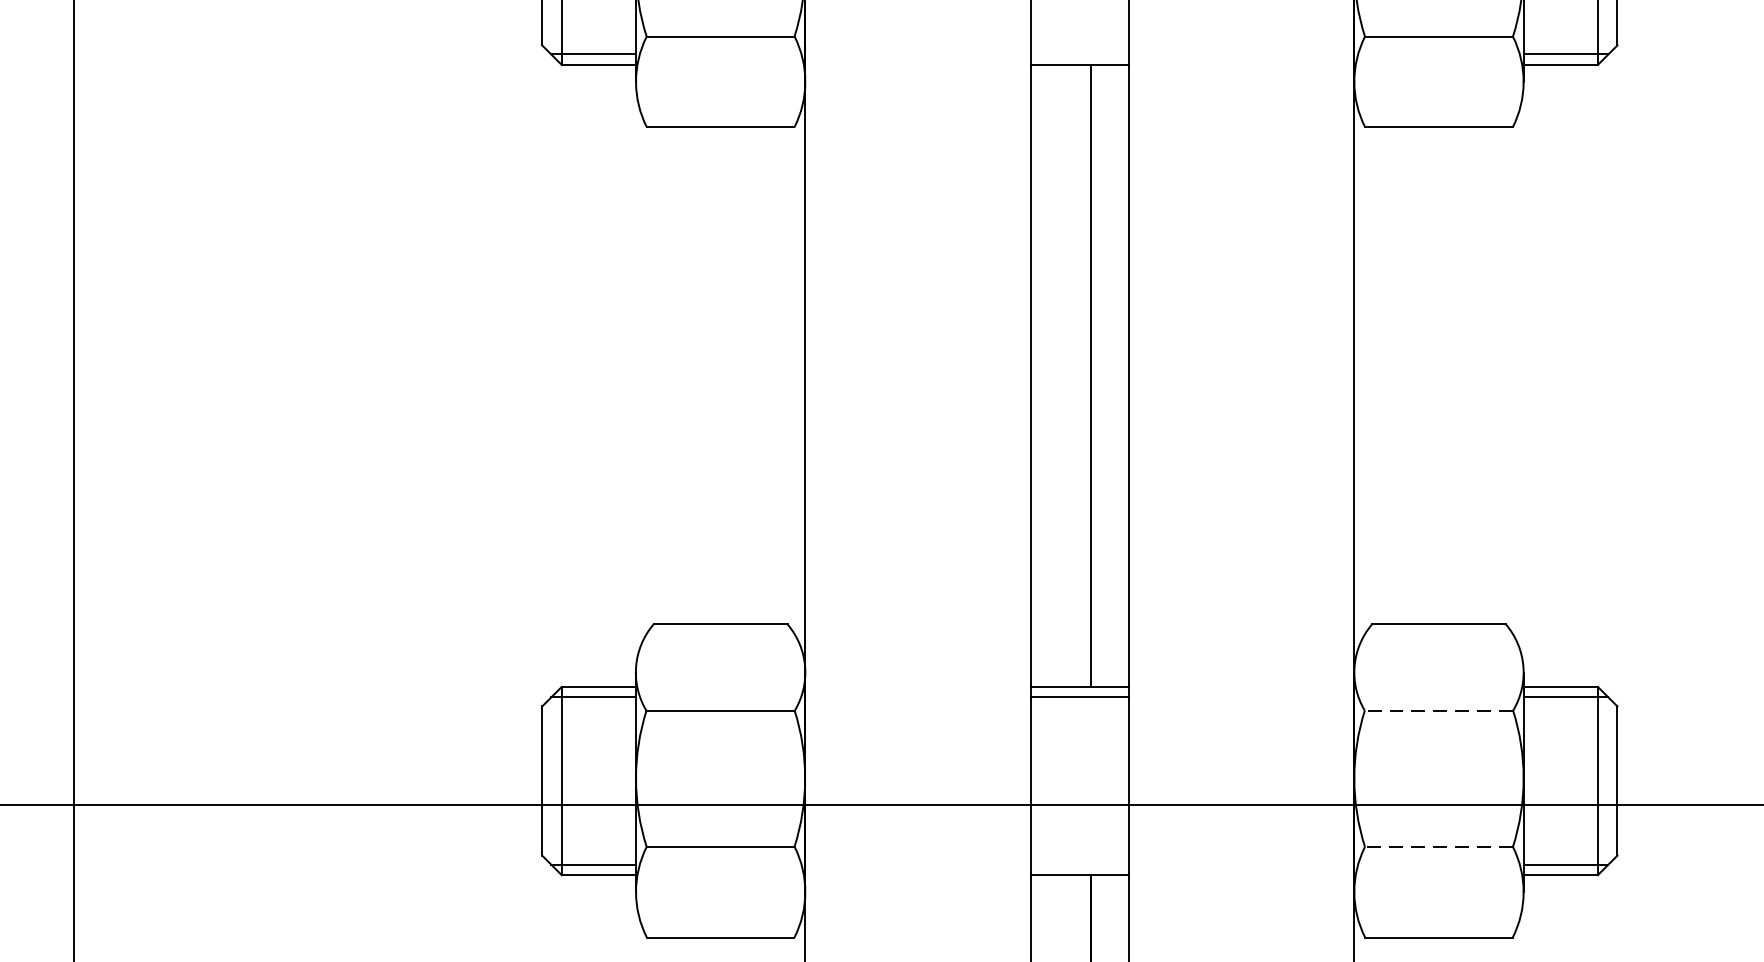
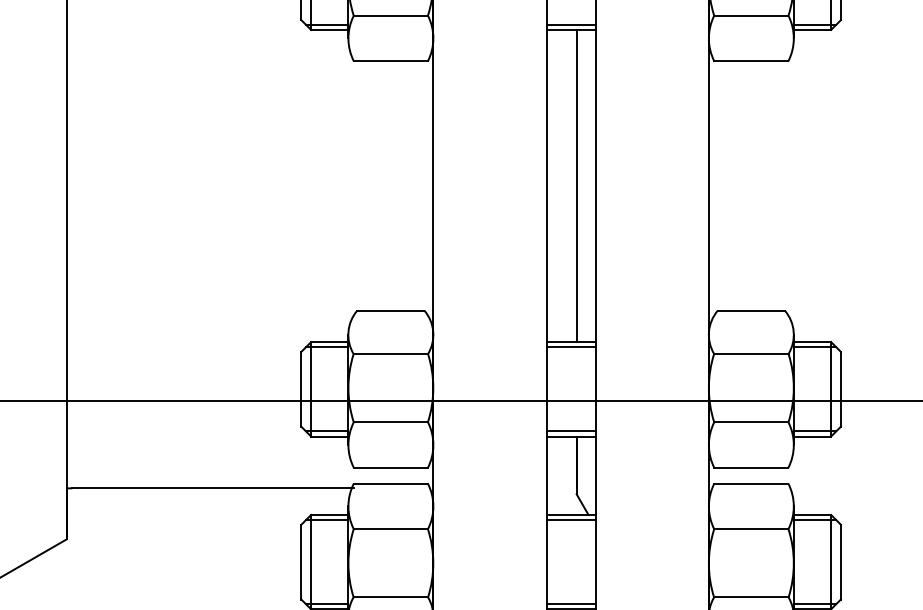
line: (1078, 54) -> (570, 24), added
line: (1437, 711) -> (750, 354), dashed -> solid
line: (1437, 847) -> (750, 422), dashed -> solid
line: (1078, 865) -> (570, 431), added

